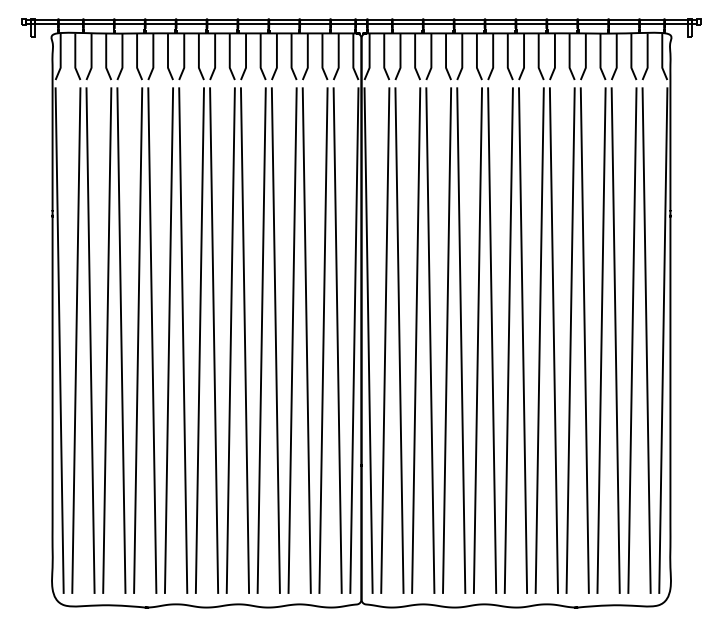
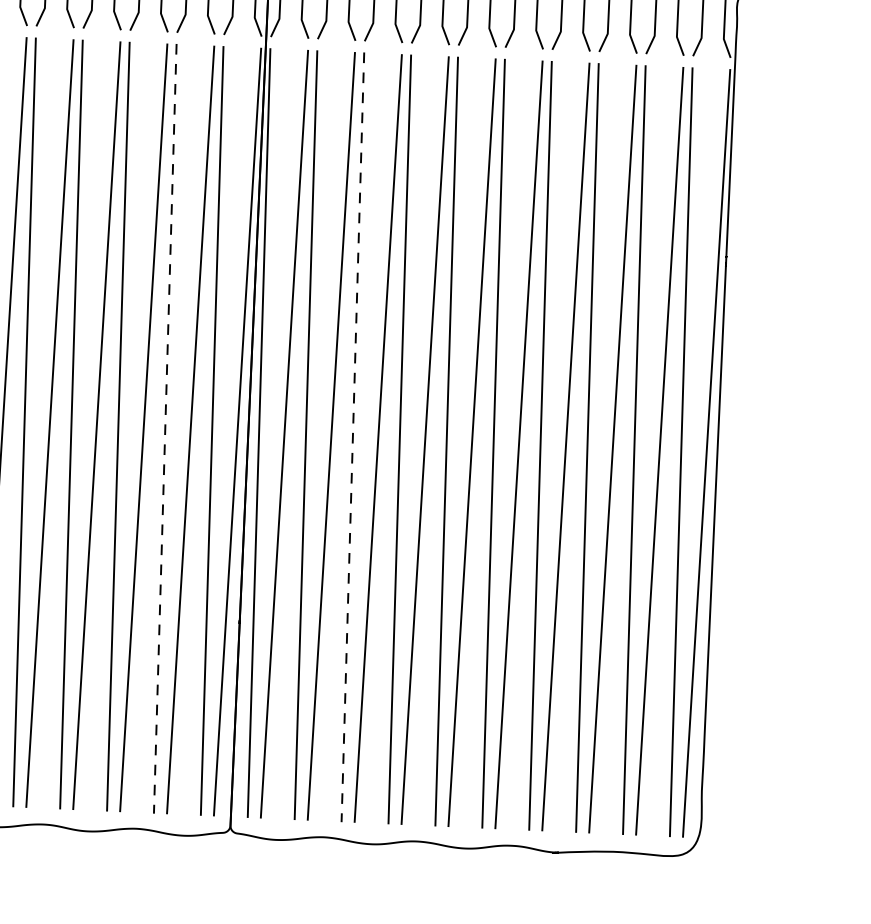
line: (306, 341) -> (164, 430), solid -> dashed
line: (430, 341) -> (353, 438), solid -> dashed

